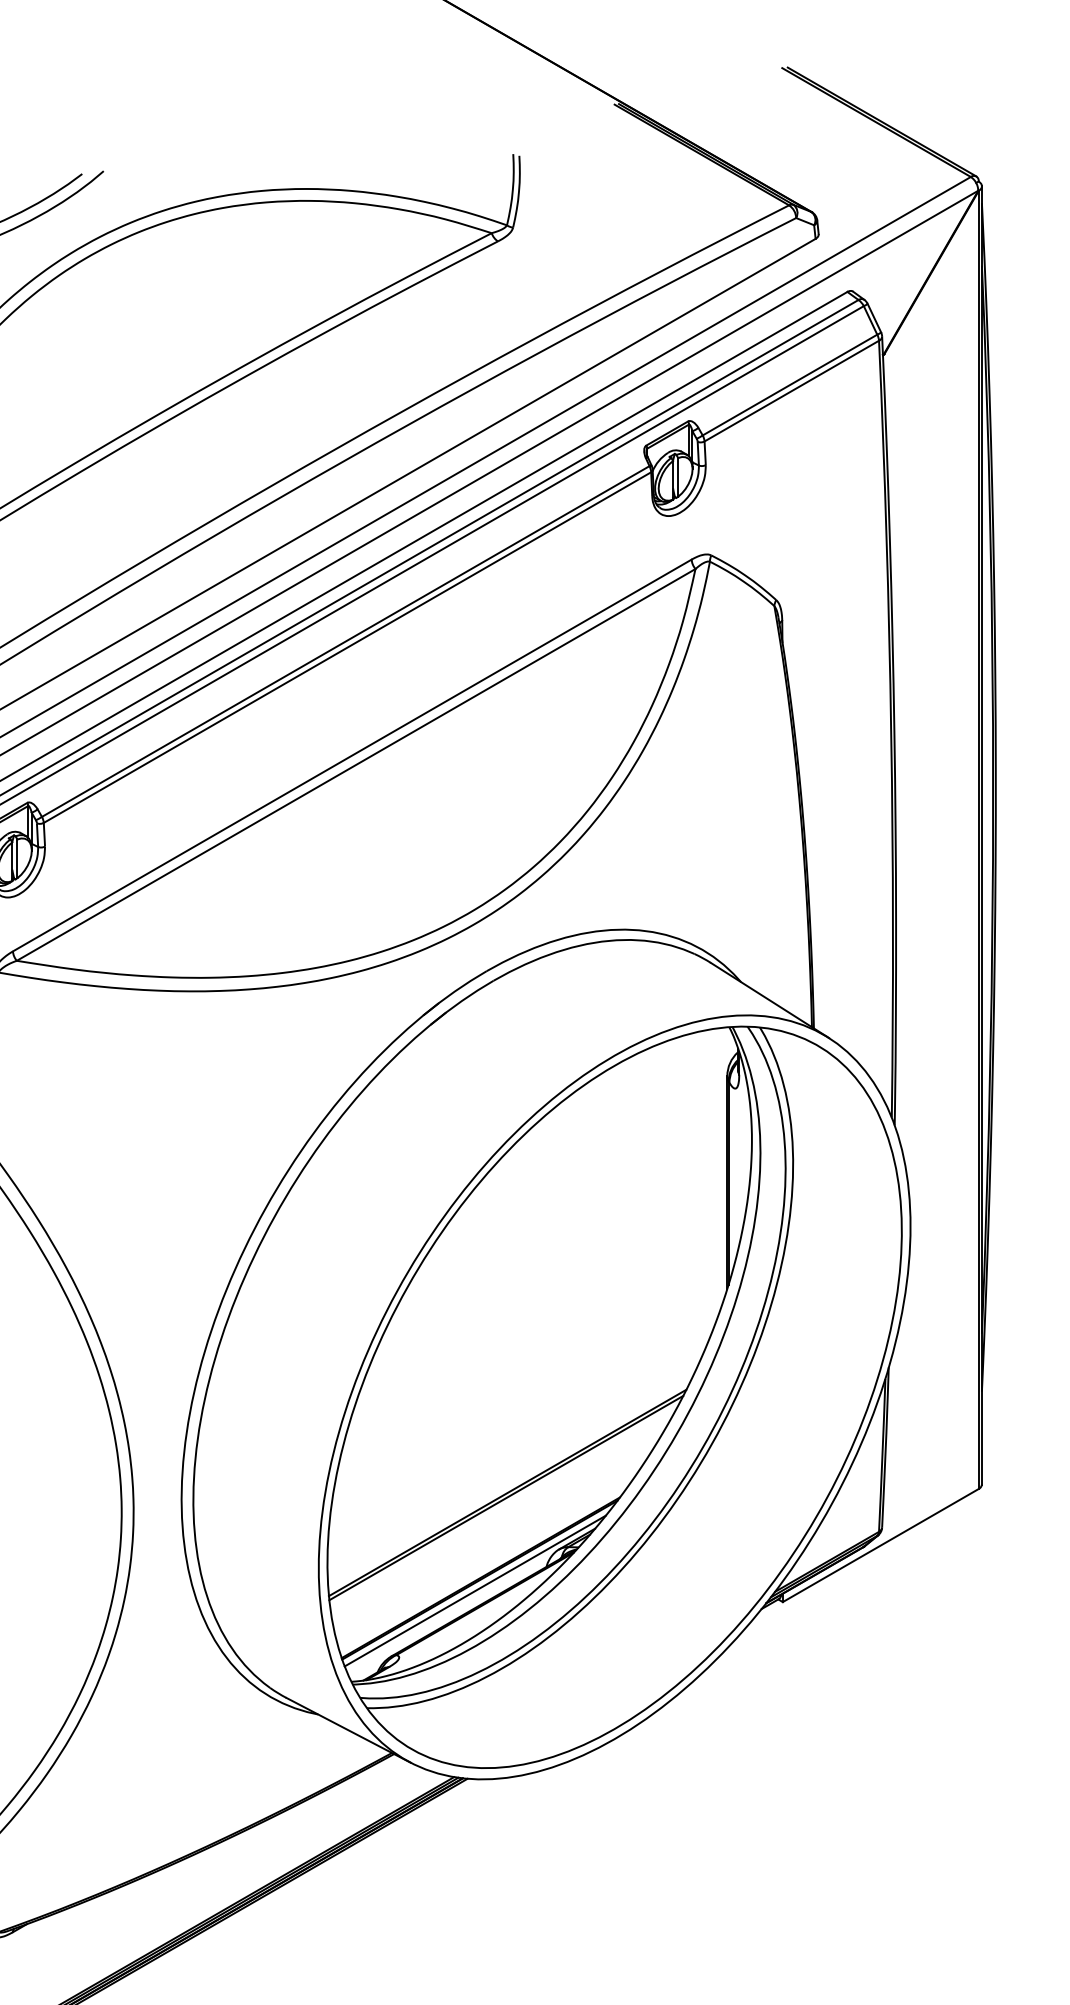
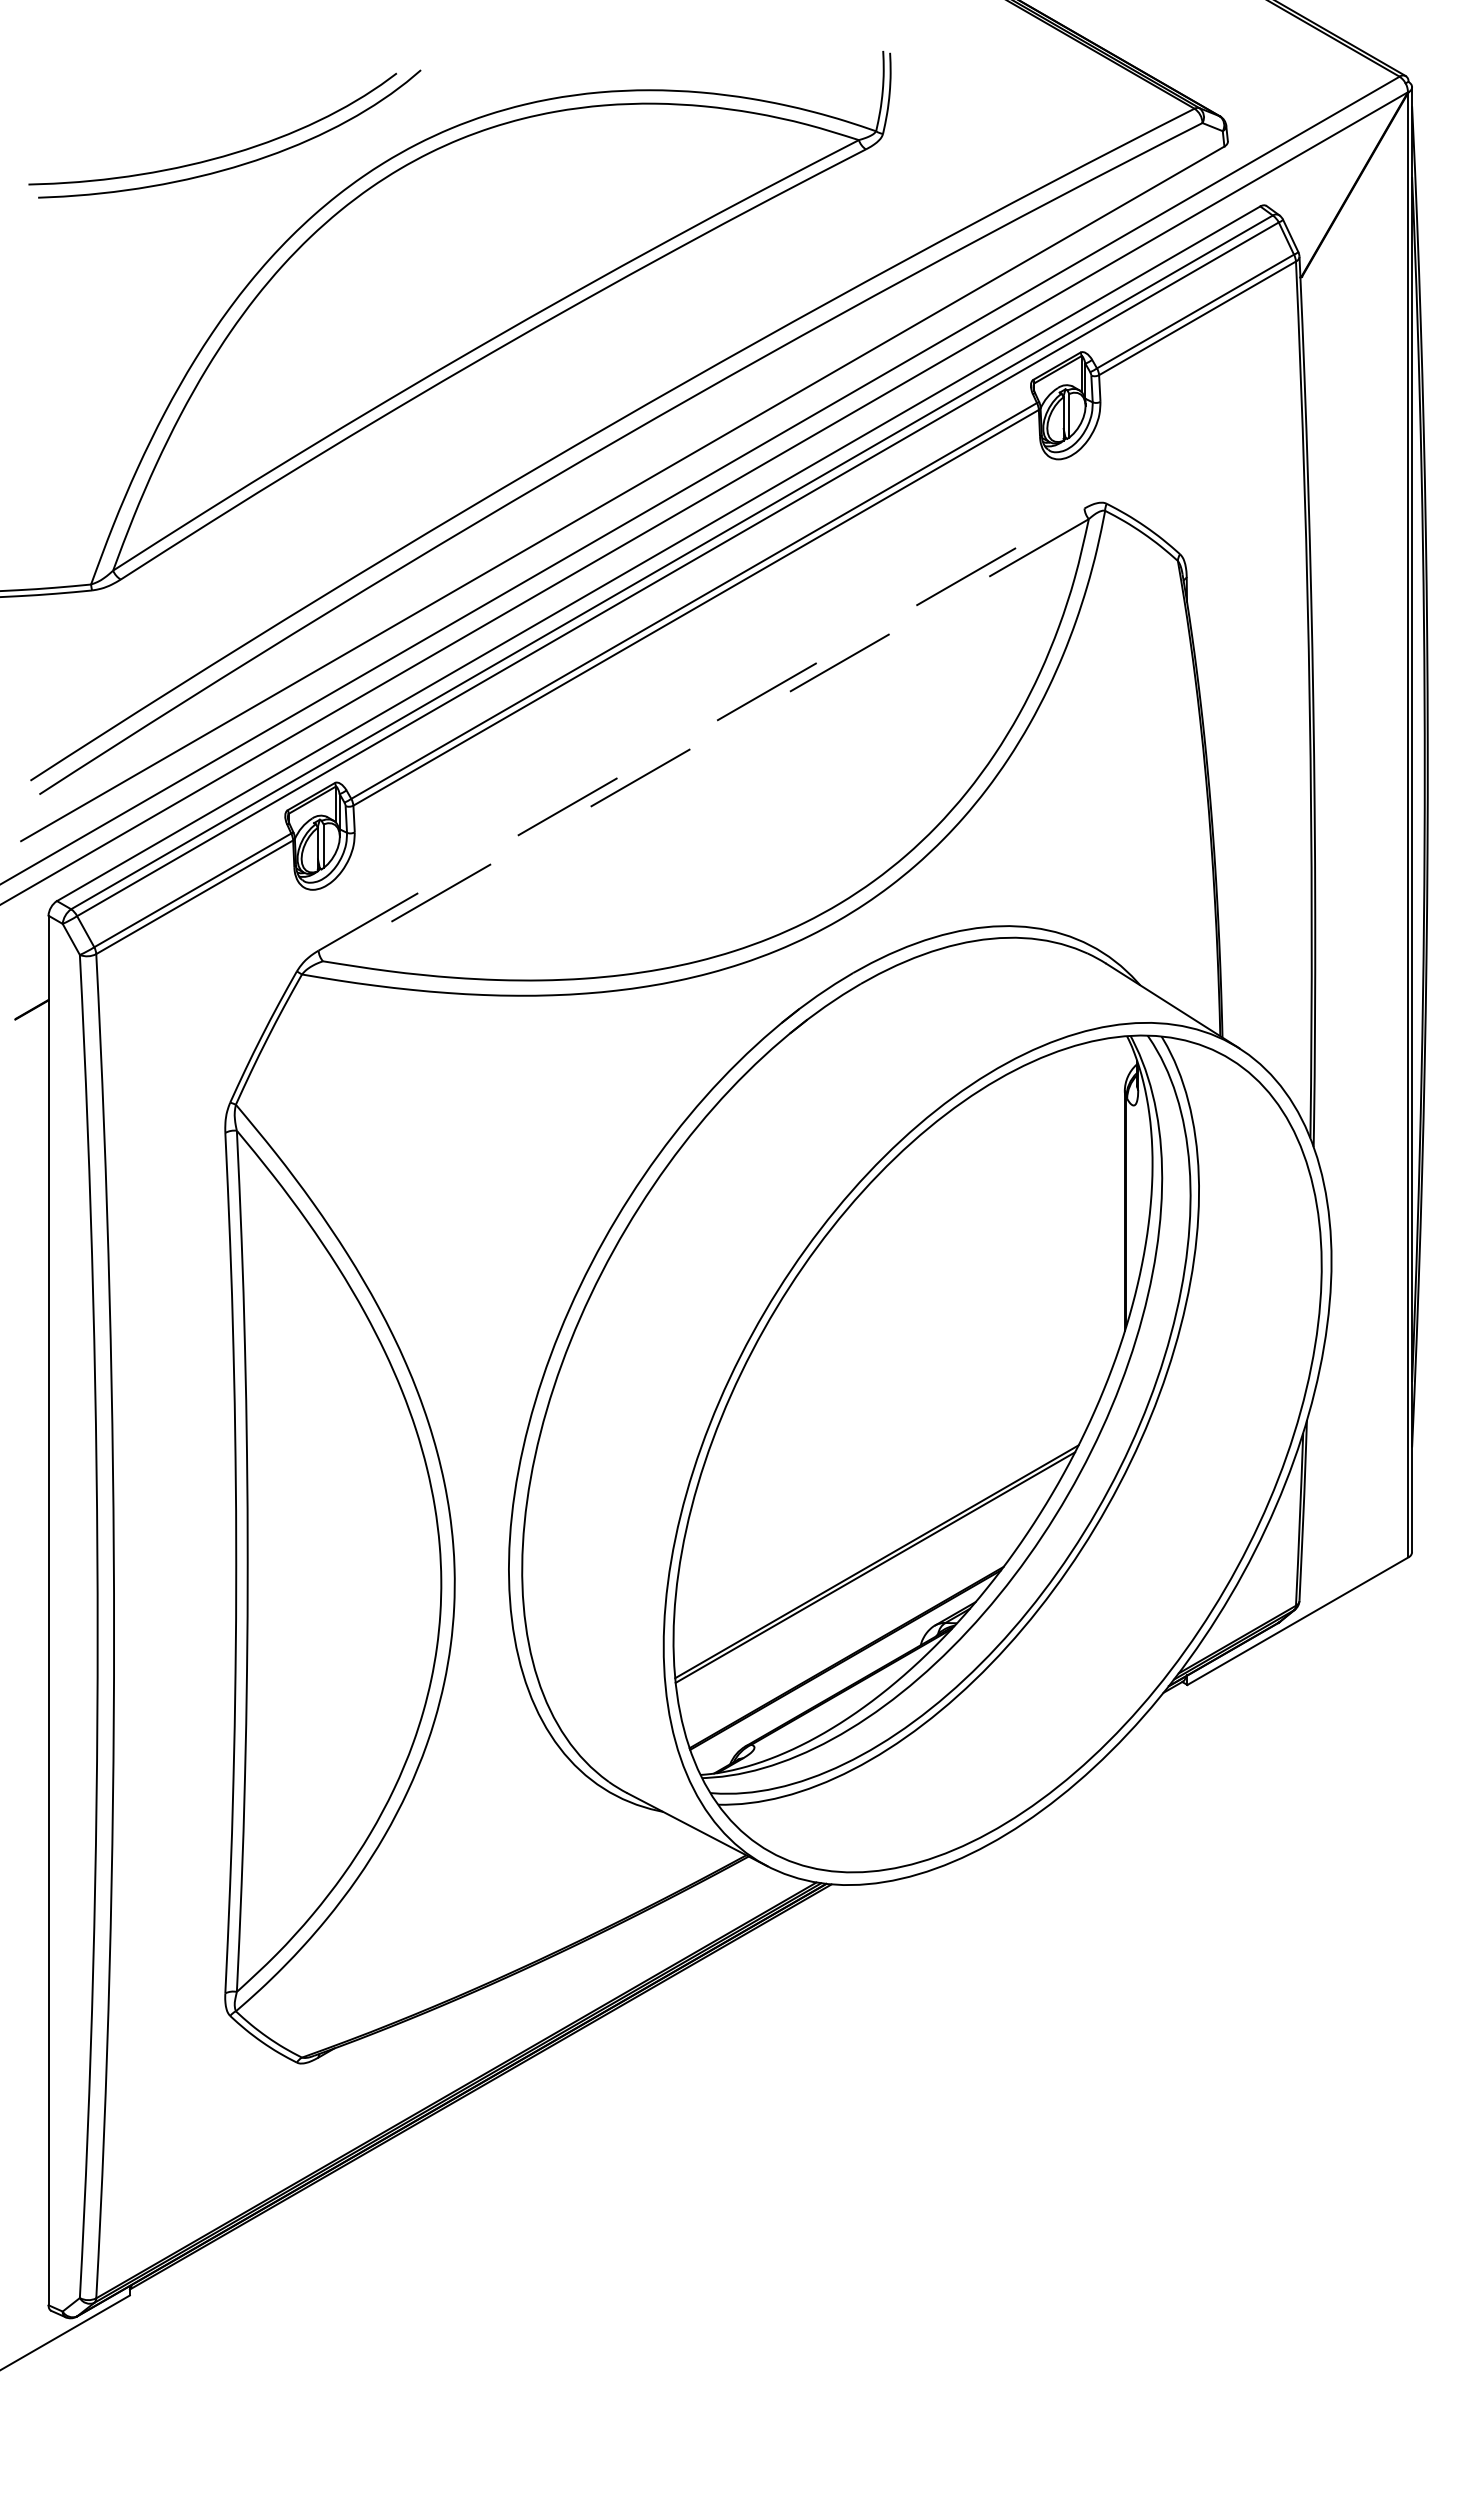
line: (352, 755) -> (701, 729), solid -> dashed
line: (355, 765) -> (705, 740), solid -> dashed
line: (474, 1591) -> (839, 1672), removed

